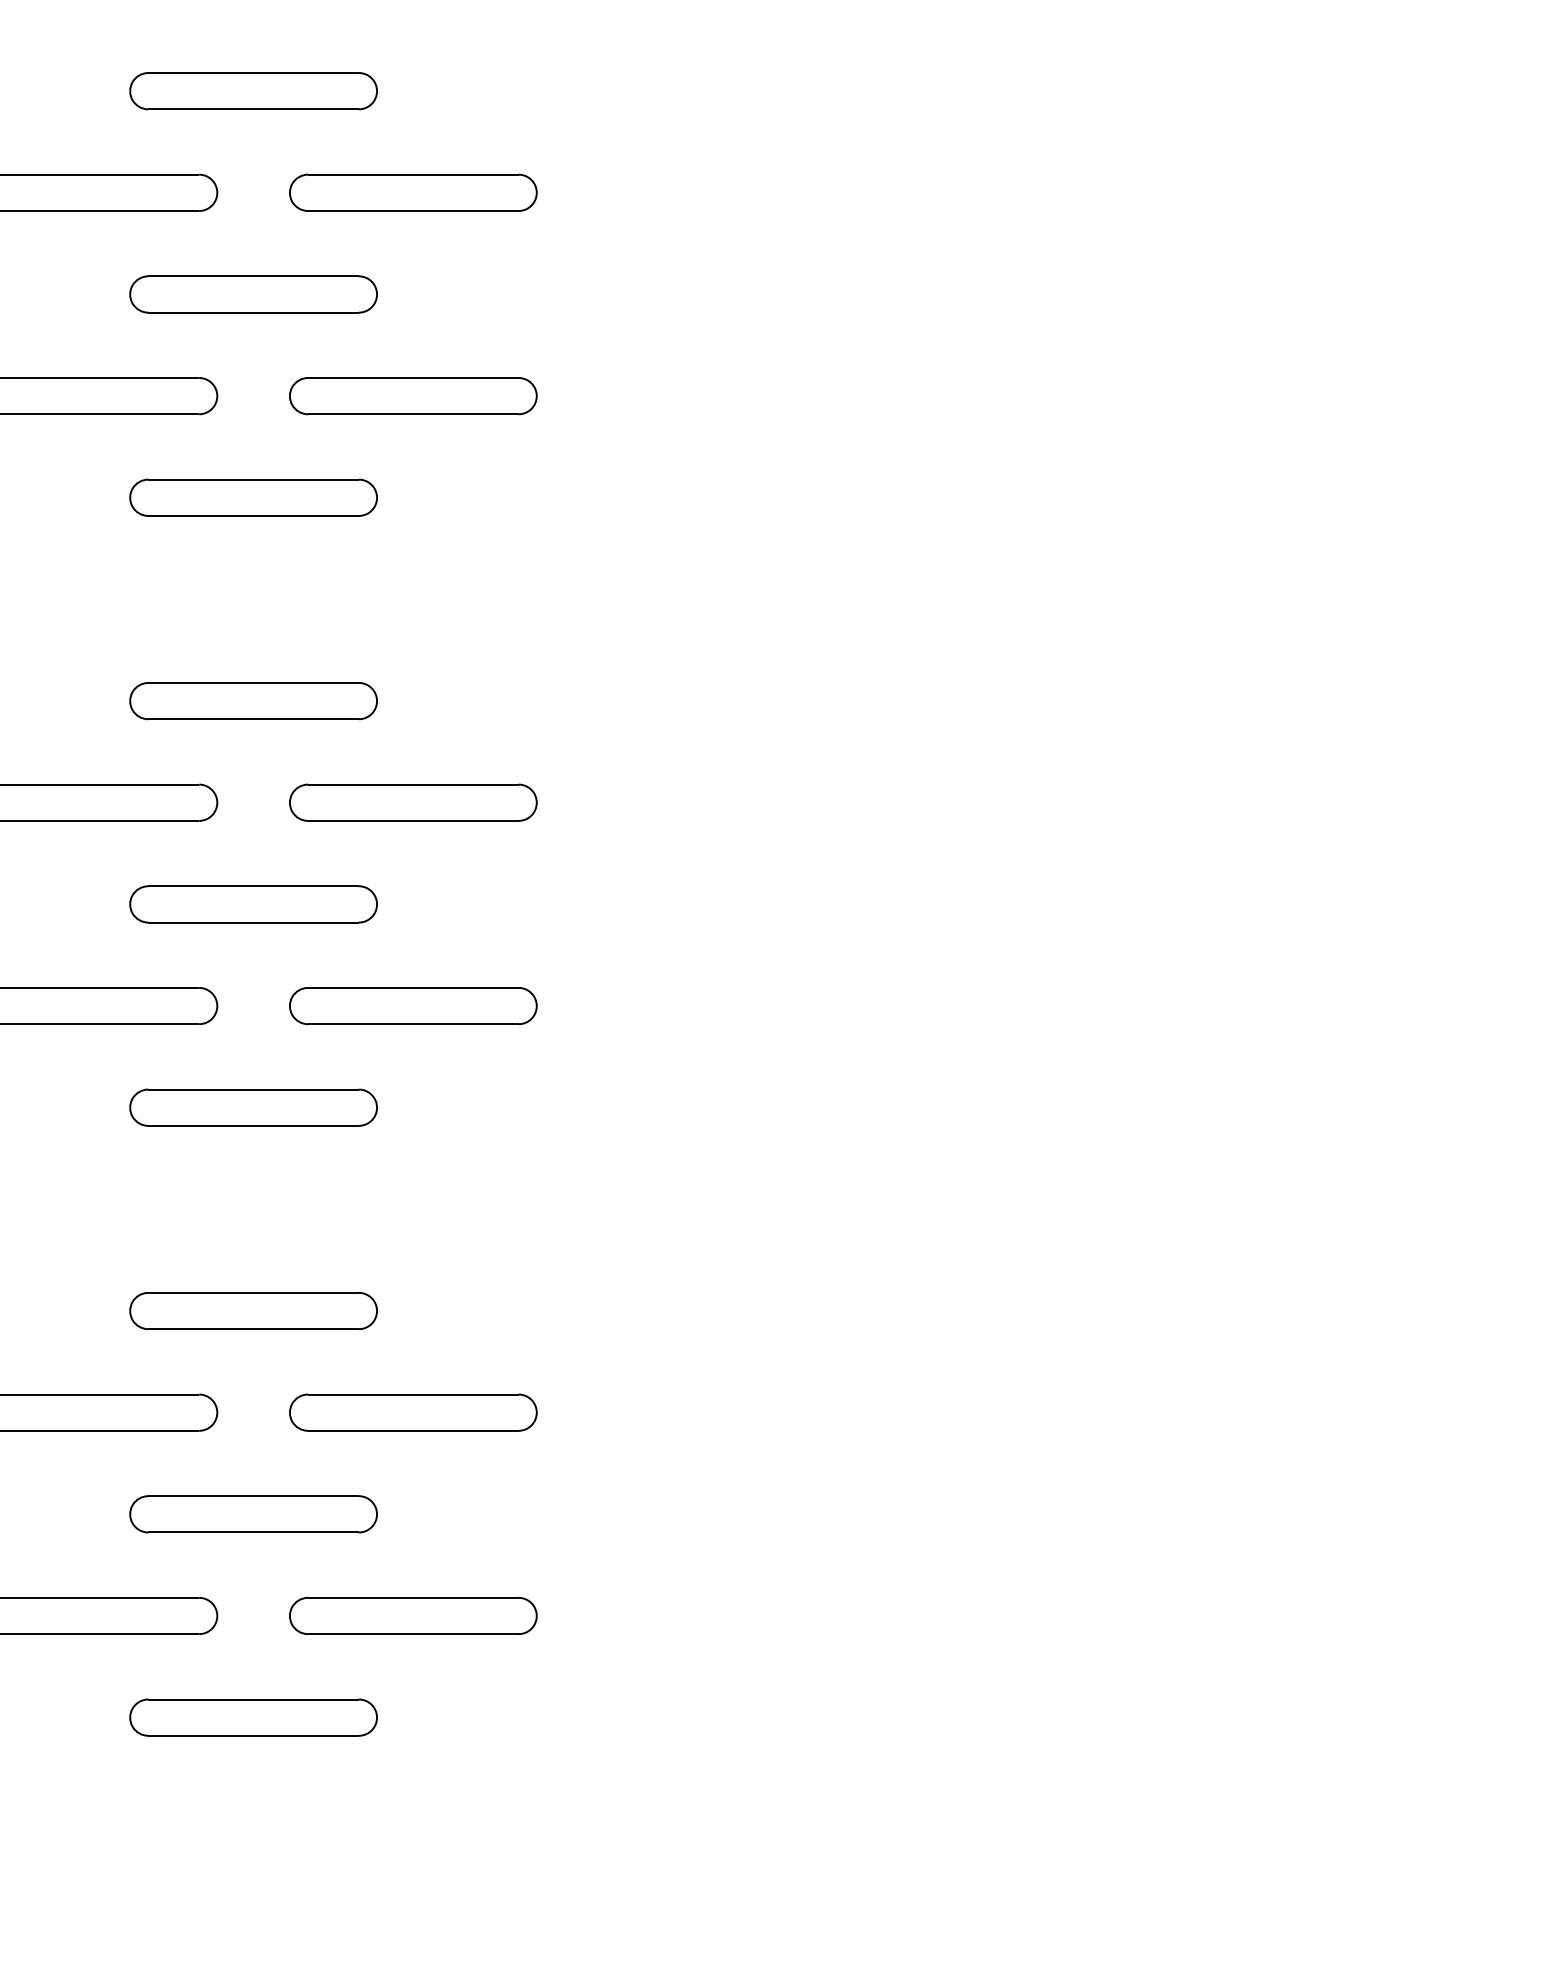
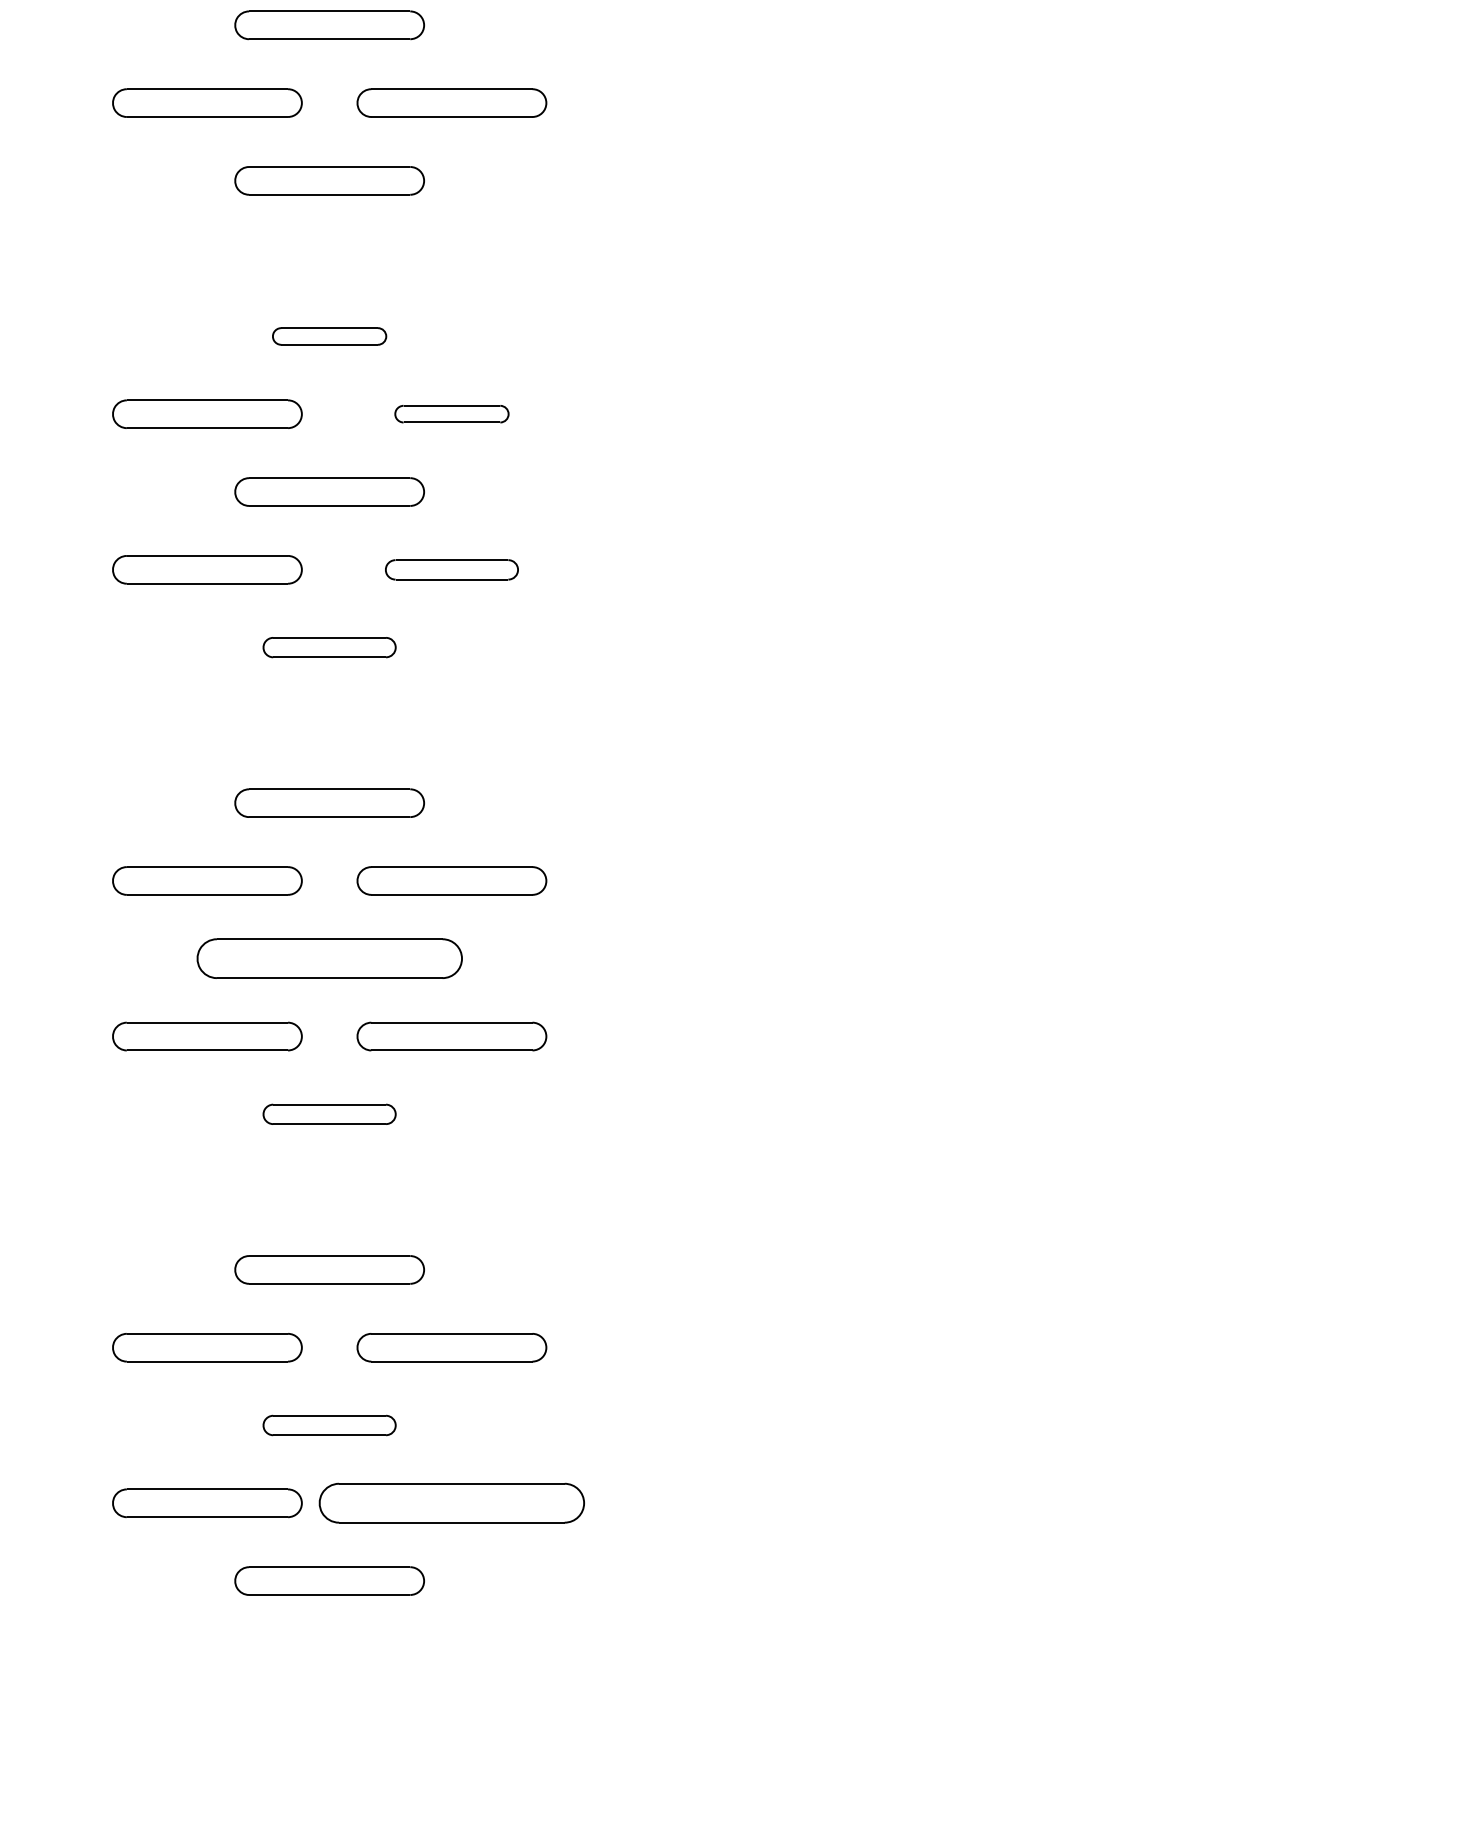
part: (253, 91) -> (329, 336), size x0.6
part: (412, 191) -> (451, 413), size x0.6
part: (412, 395) -> (451, 569), size x0.7
part: (253, 497) -> (329, 647), size x0.7
part: (253, 904) -> (329, 958), size x1.4
part: (253, 1107) -> (329, 1114), size x0.7
part: (253, 1514) -> (329, 1425), size x0.7
part: (412, 1616) -> (451, 1503), size x1.4

